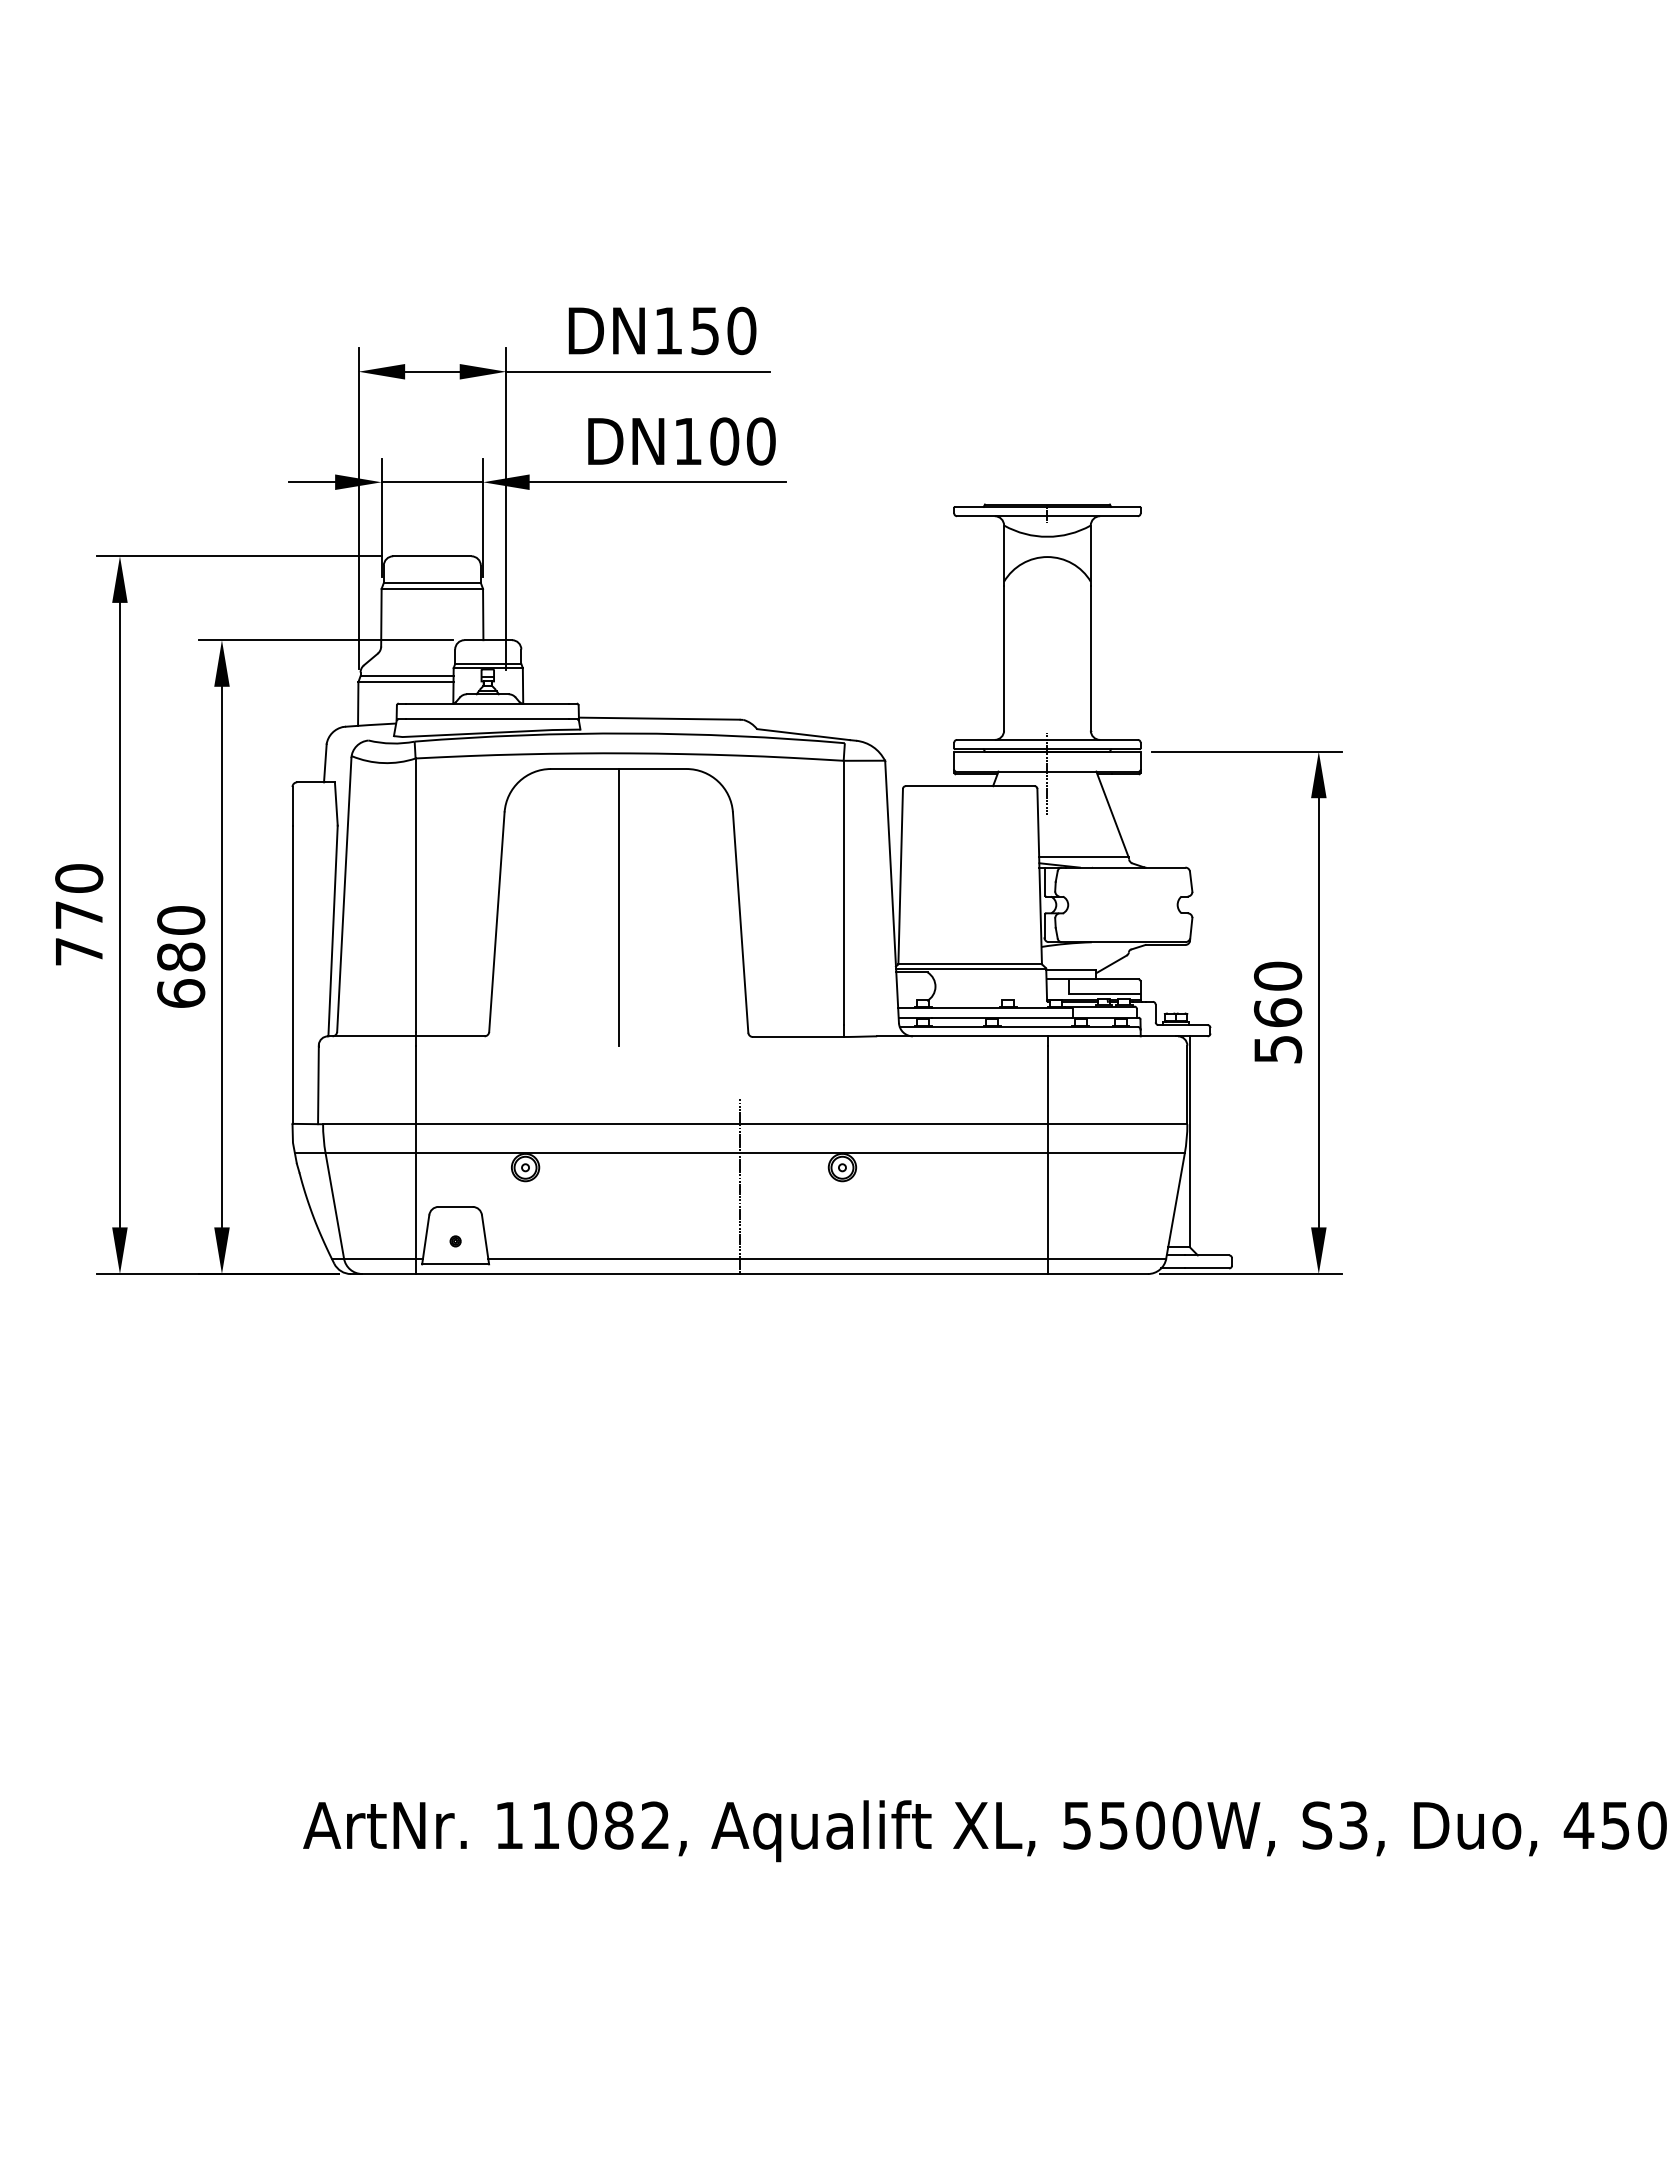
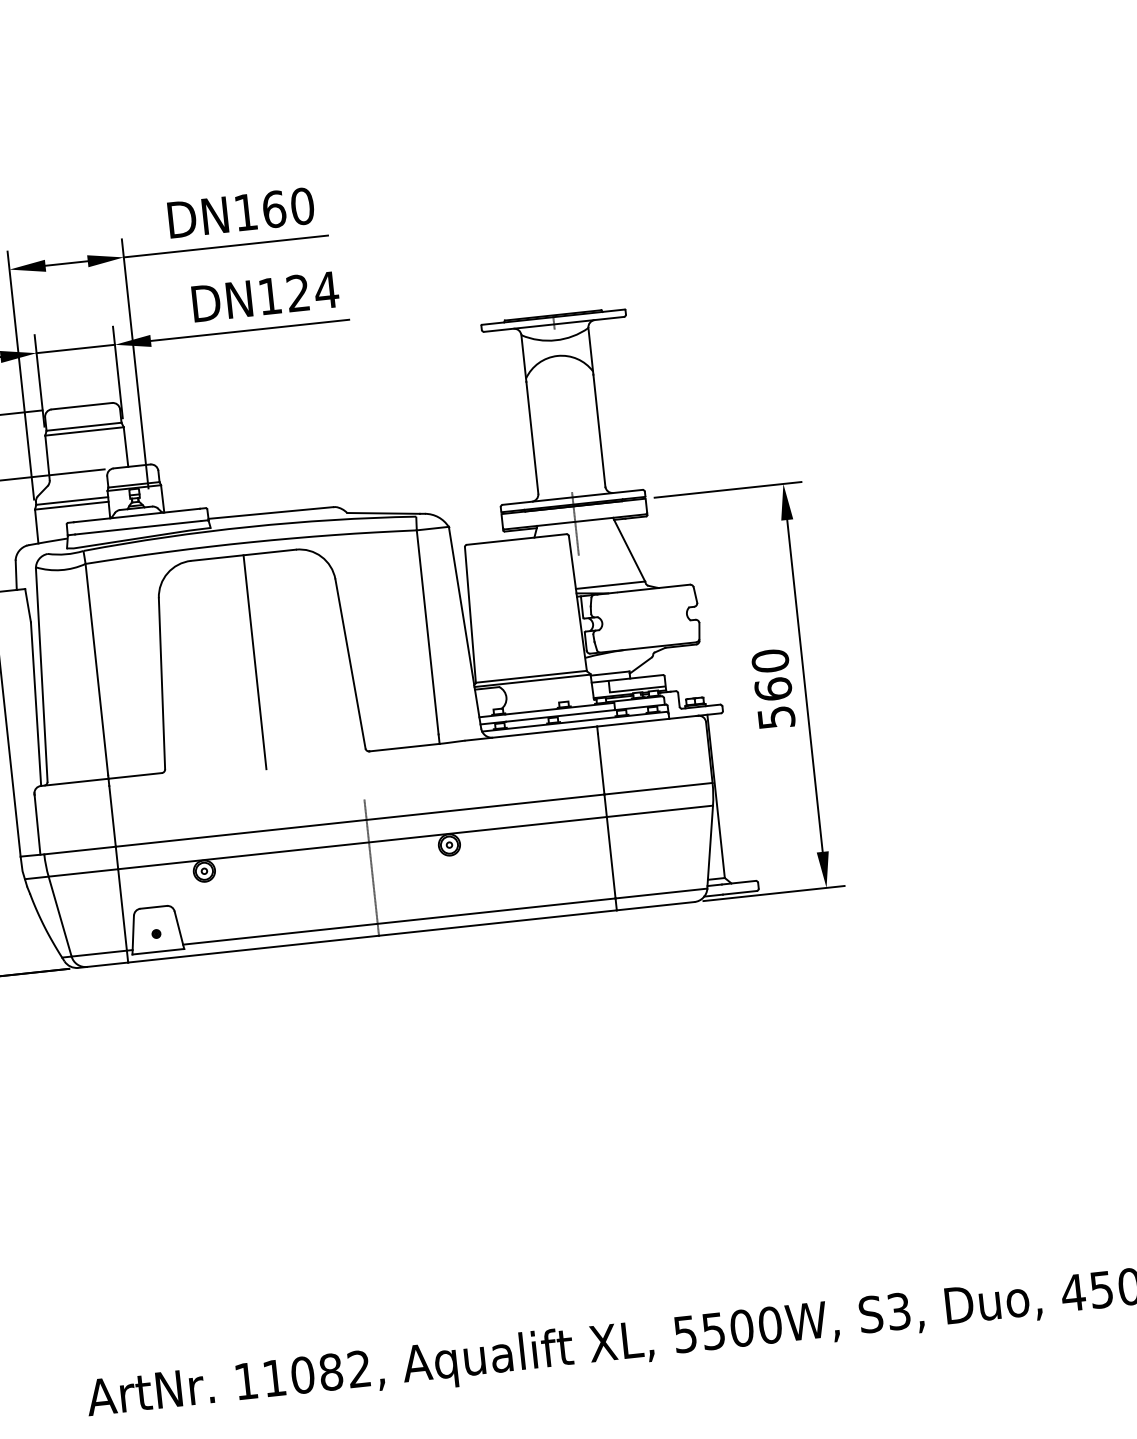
text: (705, 330) -> (274, 209), DN150 -> DN160
text: (743, 441) -> (312, 291), DN100 -> DN124

